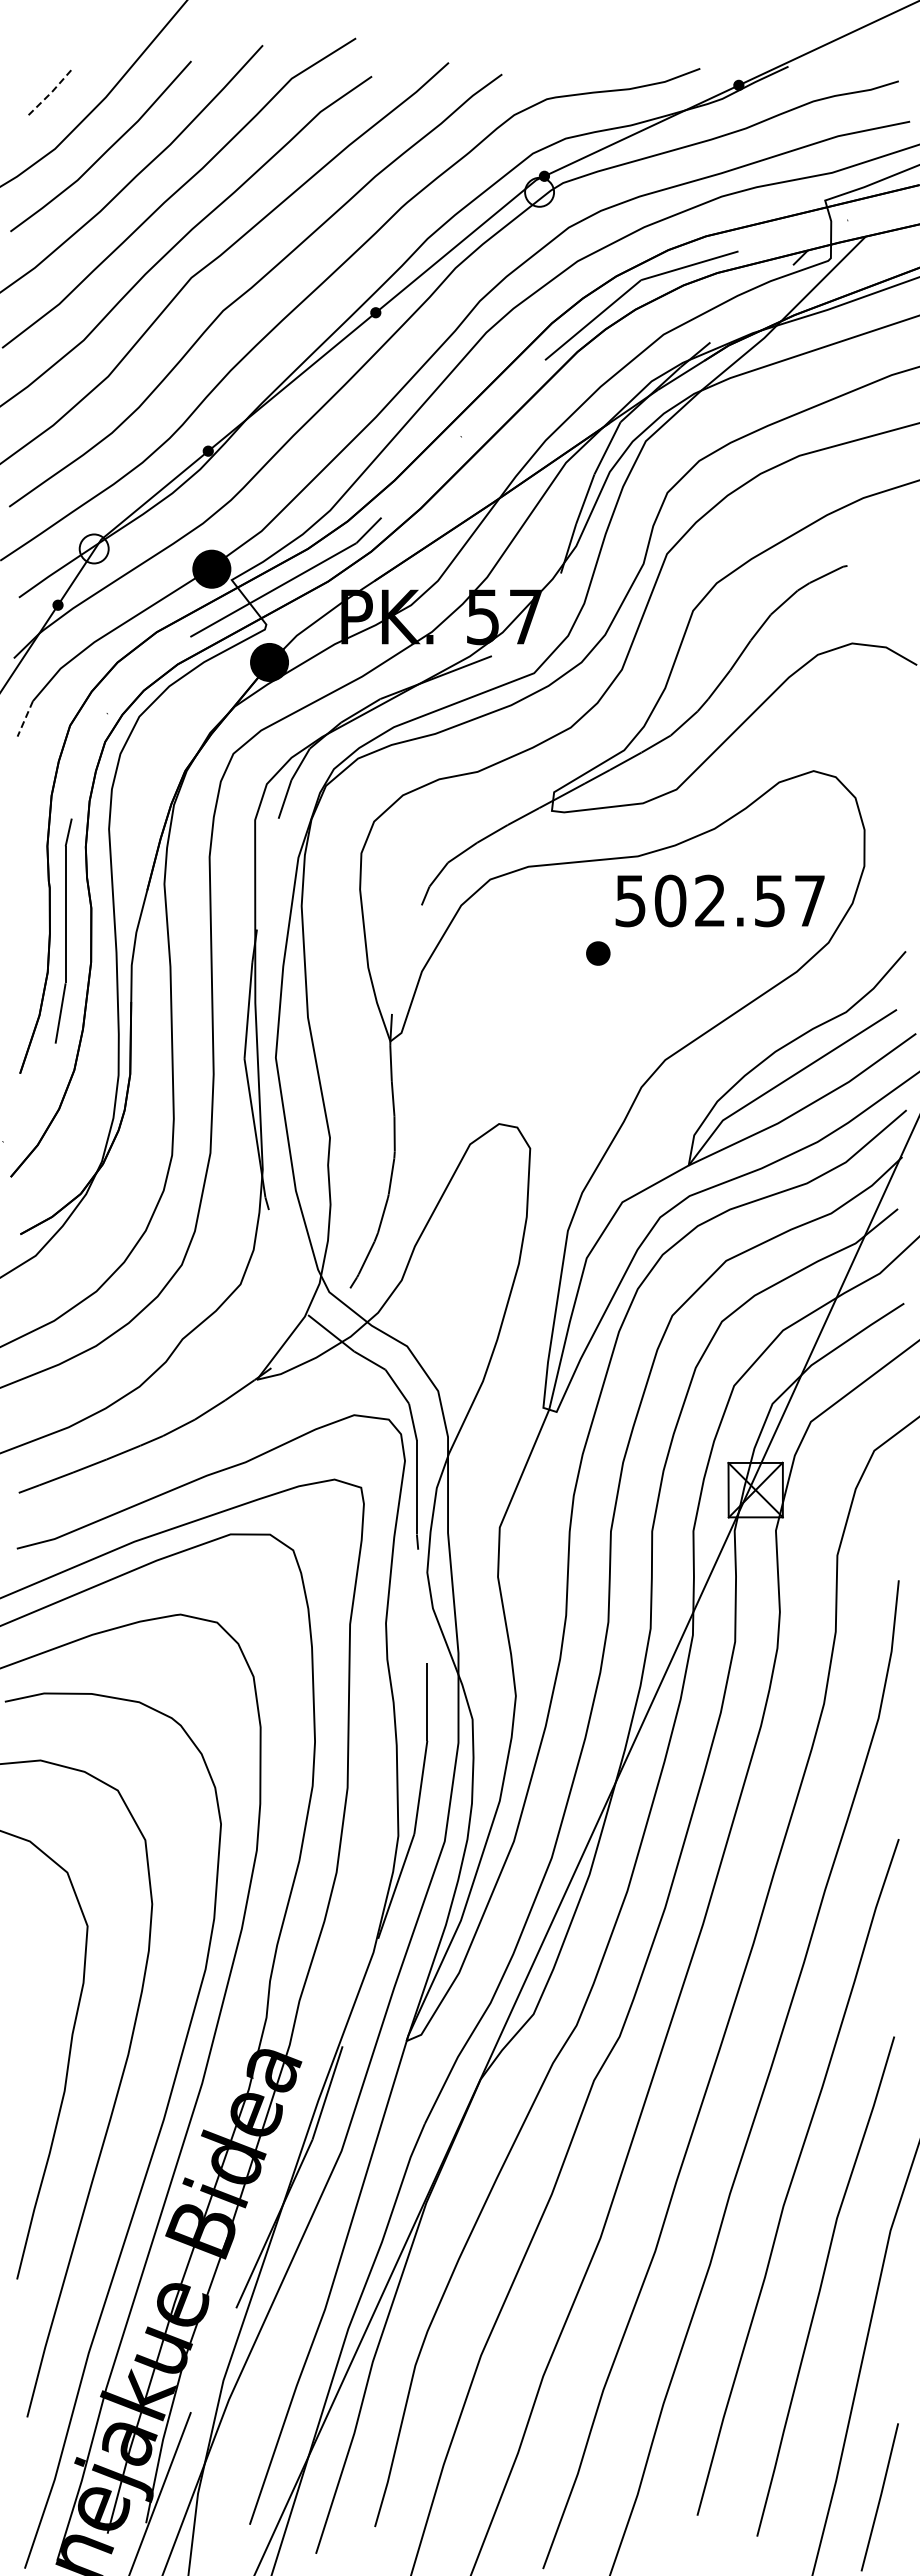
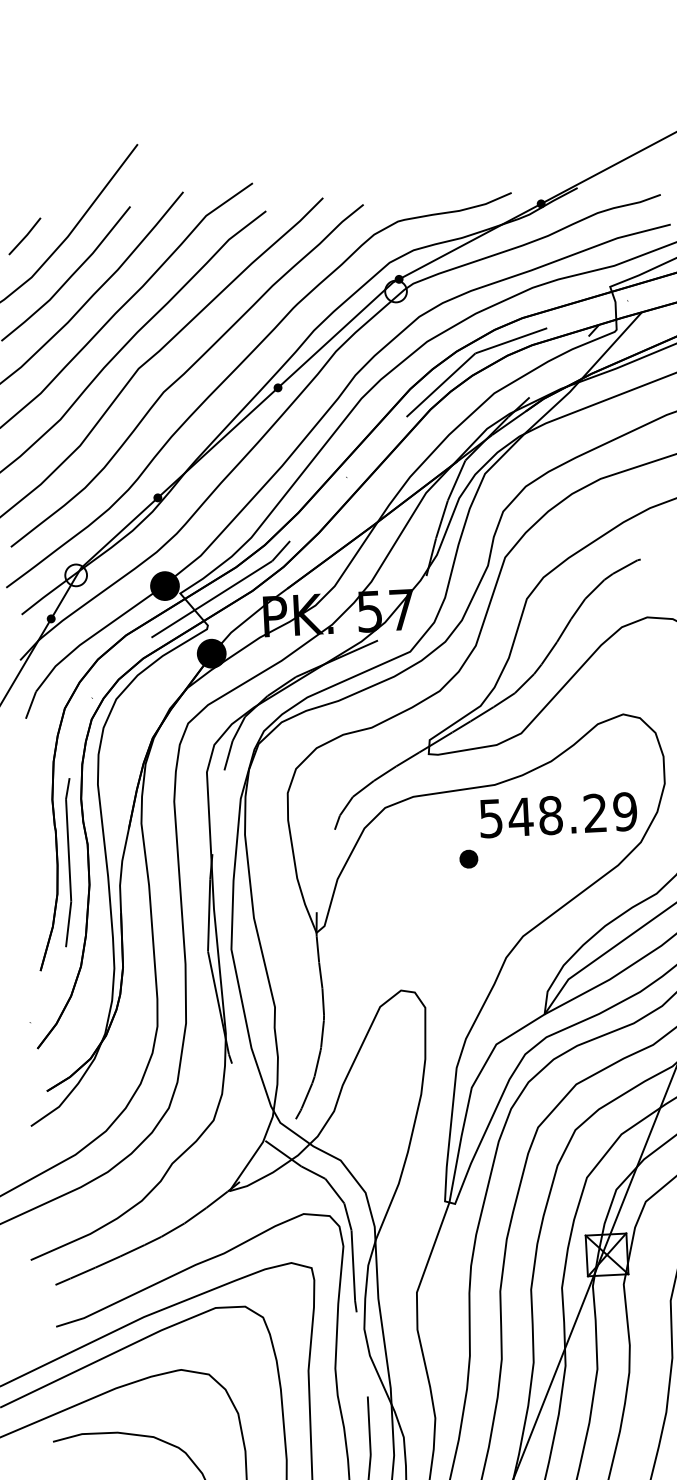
line: (49, 94) -> (25, 236), dashed -> solid
line: (25, 719) -> (31, 705), dashed -> solid
text: (739, 900) -> (572, 814), 502.57 -> 548.29

